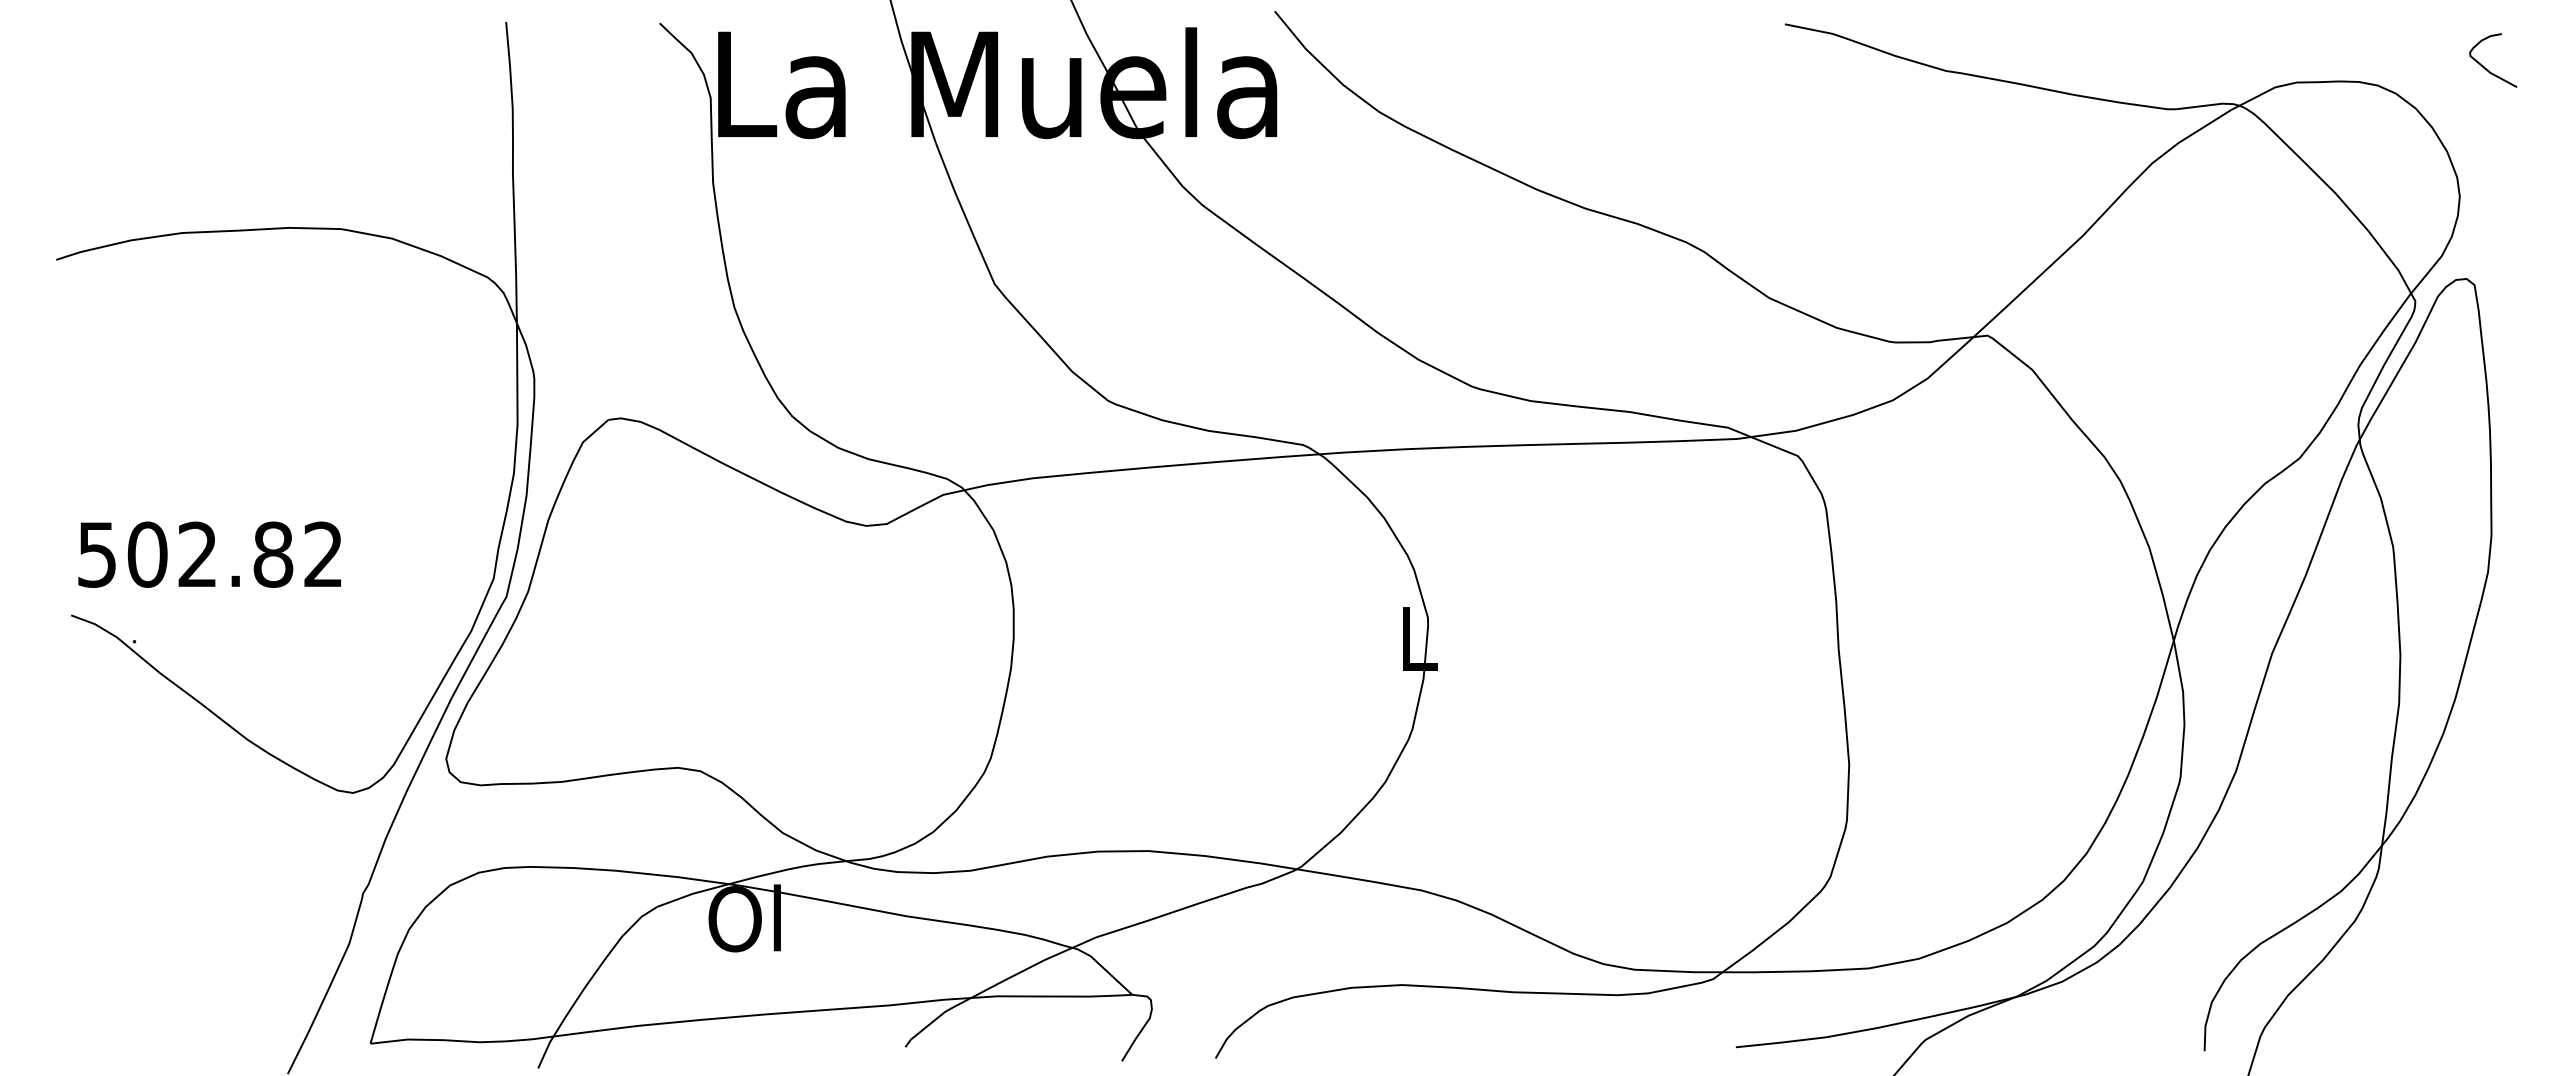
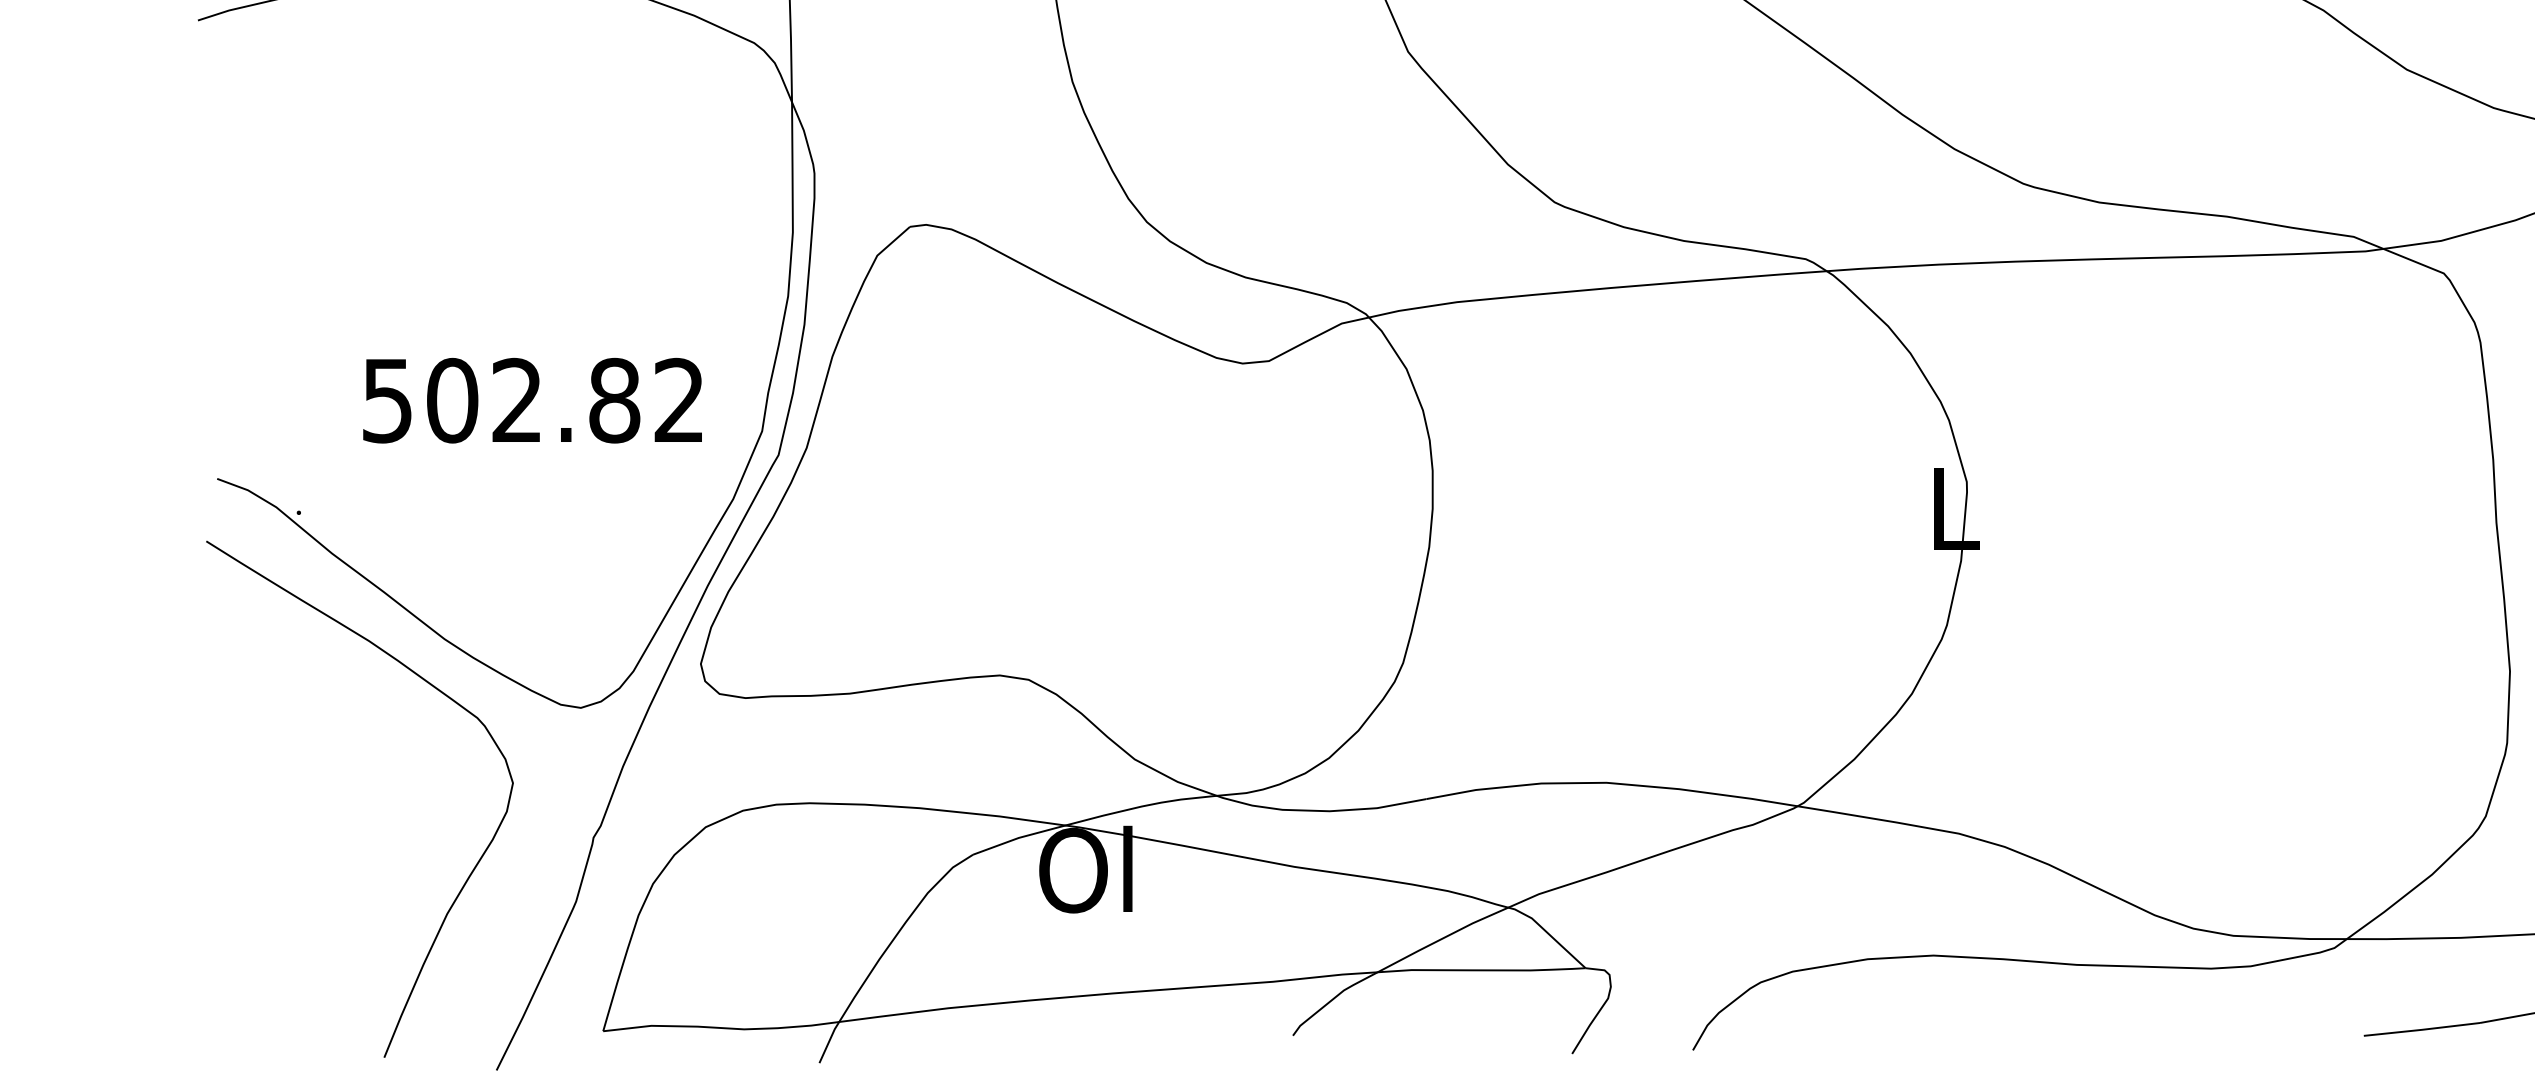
text: (209, 554) -> (532, 400), moved
curve: (270, 915) -> (474, 865), added

